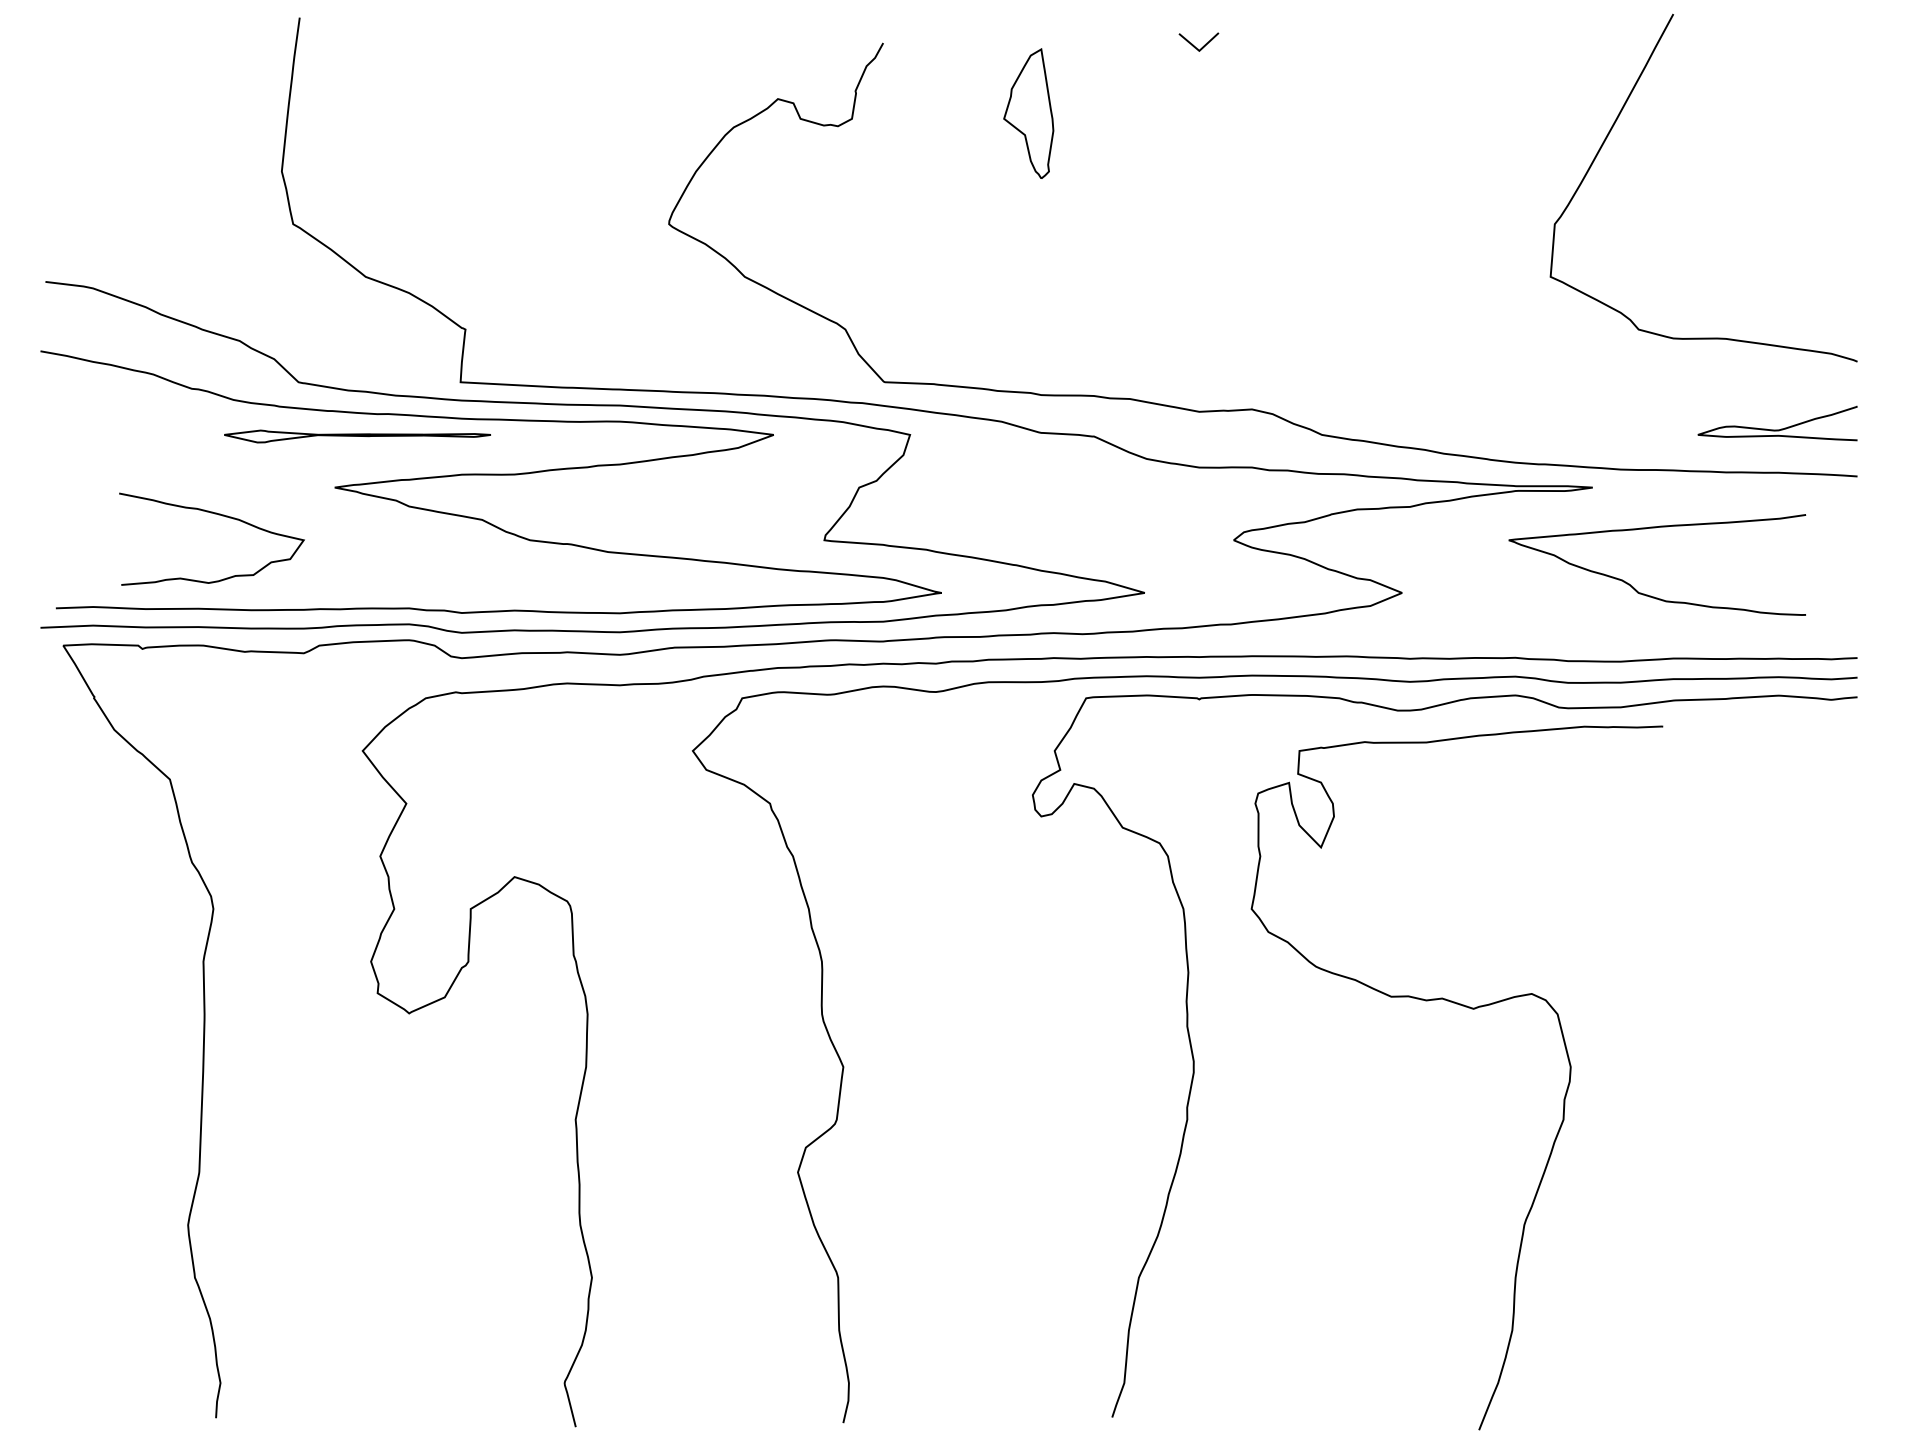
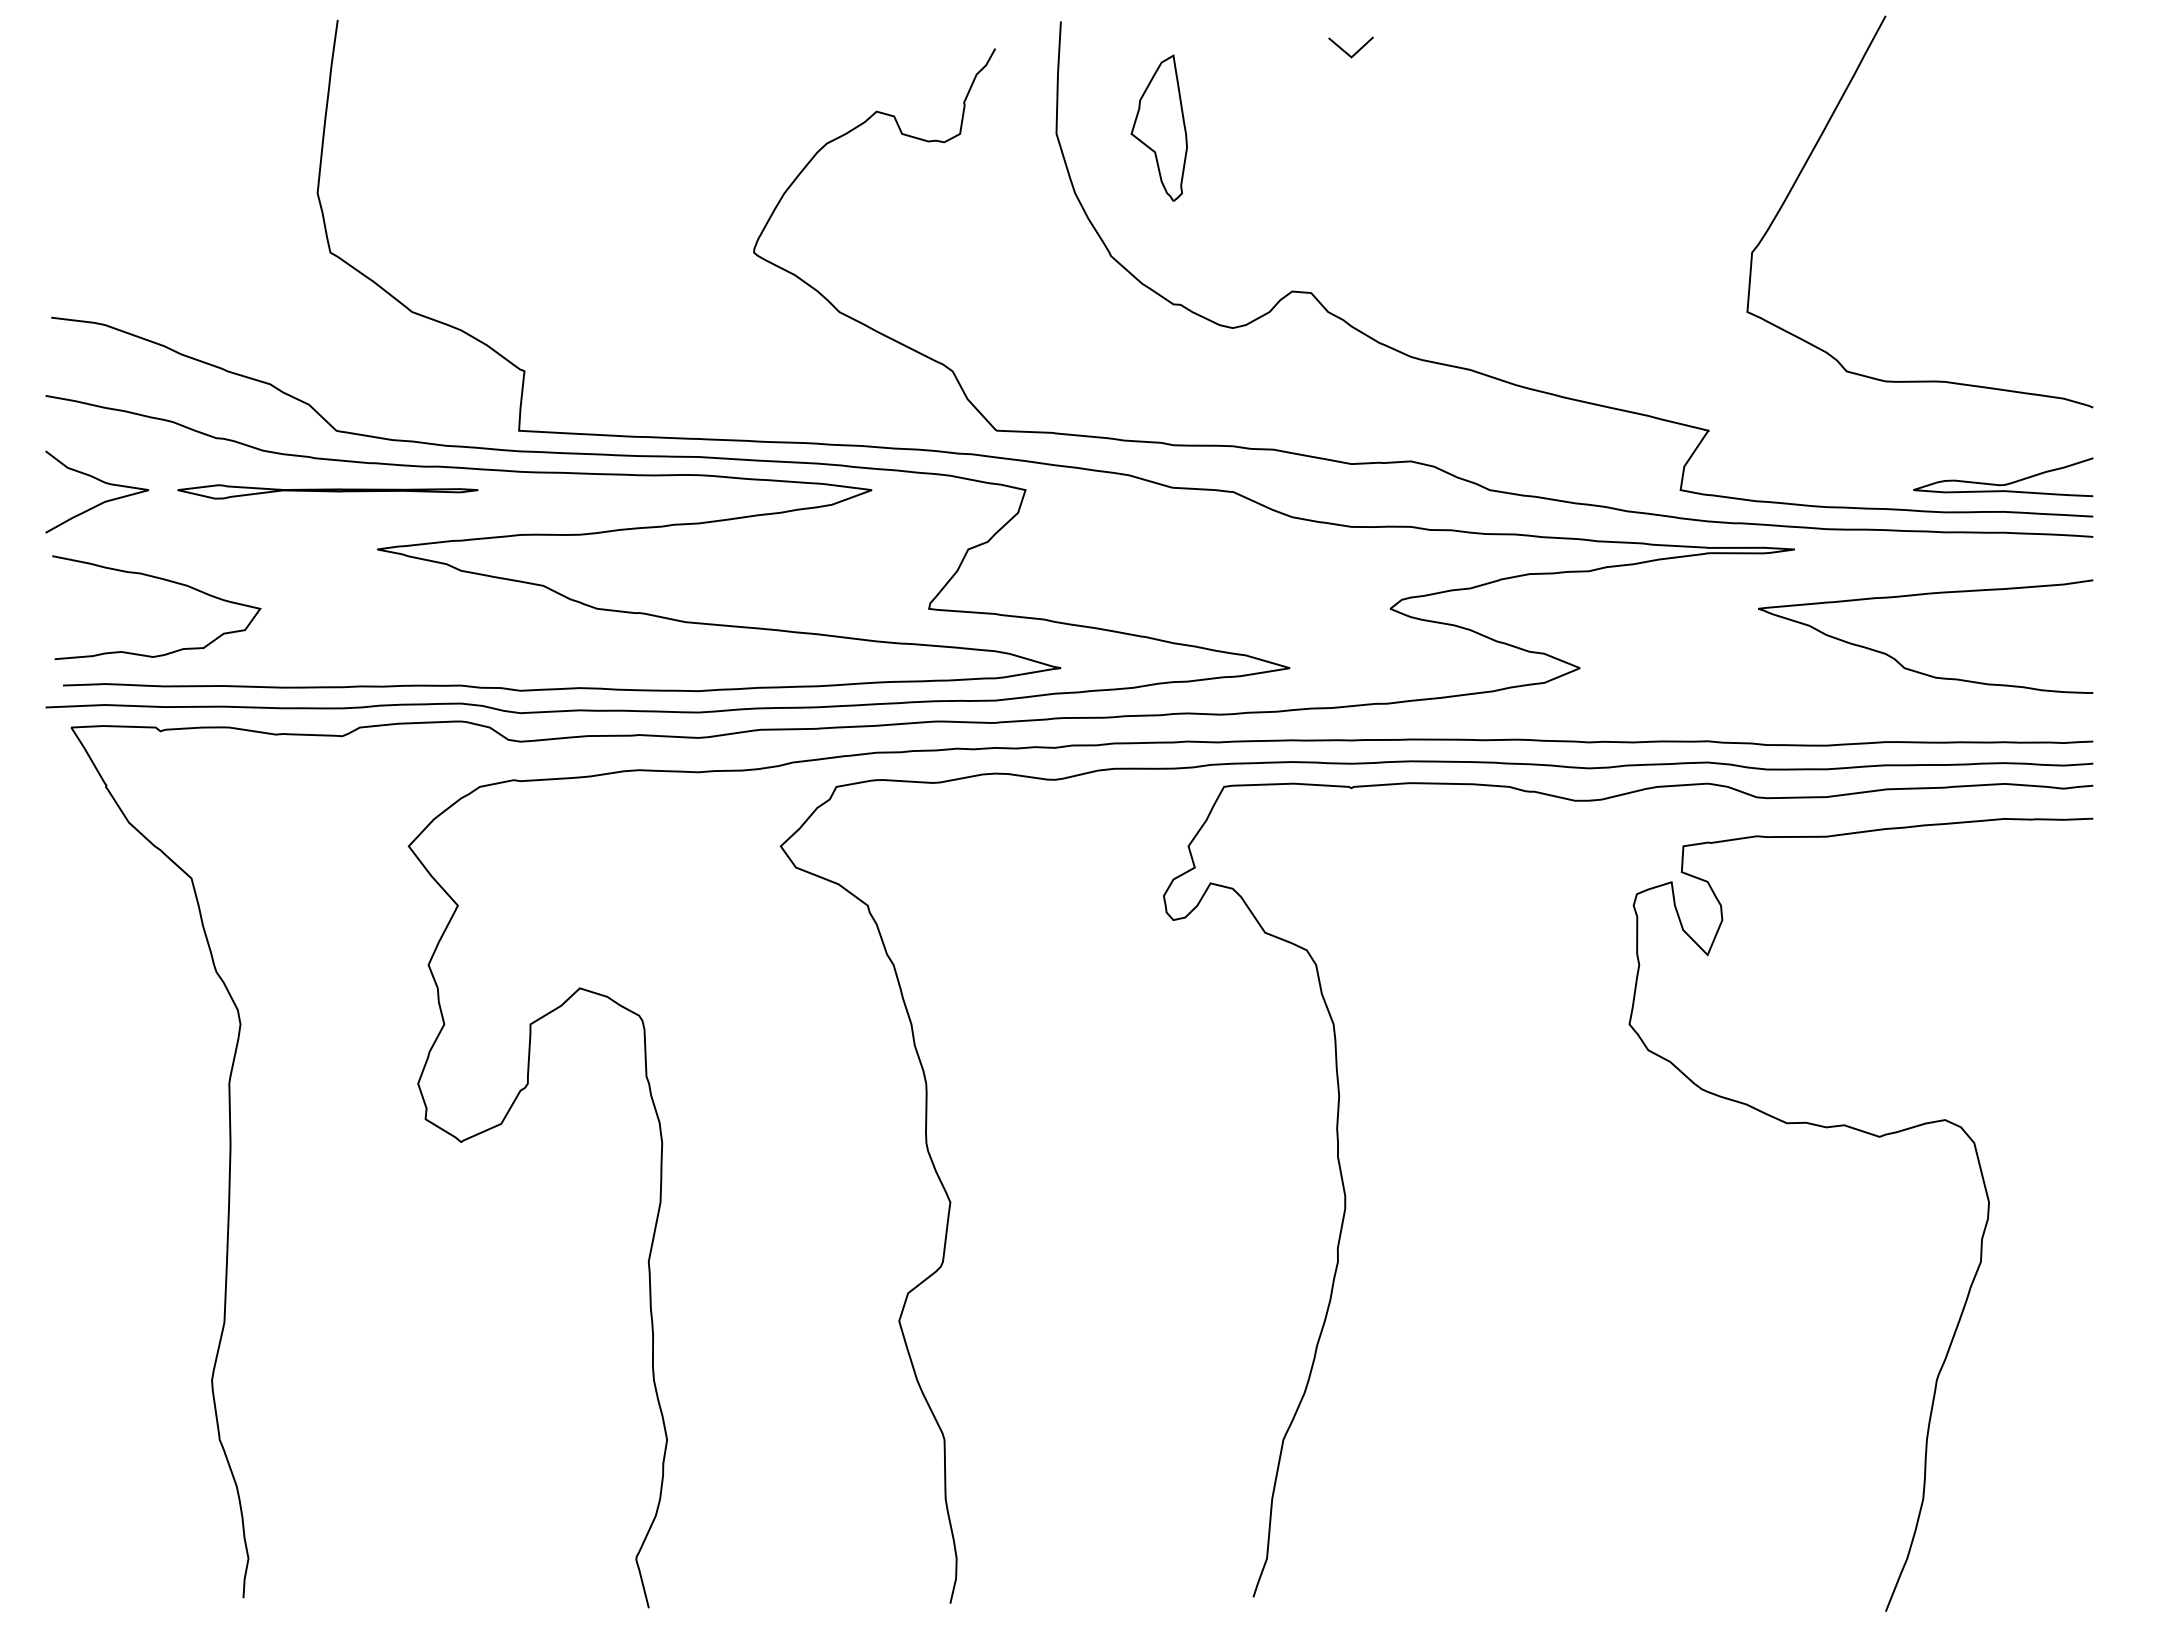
curve: (1371, 347) -> (1545, 391), added
curve: (88, 427) -> (99, 481), added
part: (357, 436) -> (327, 491), moved
curve: (217, 515) -> (163, 580), moved
curve: (1649, 594) -> (1916, 670), moved
curve: (1471, 1009) -> (1877, 1137), moved

